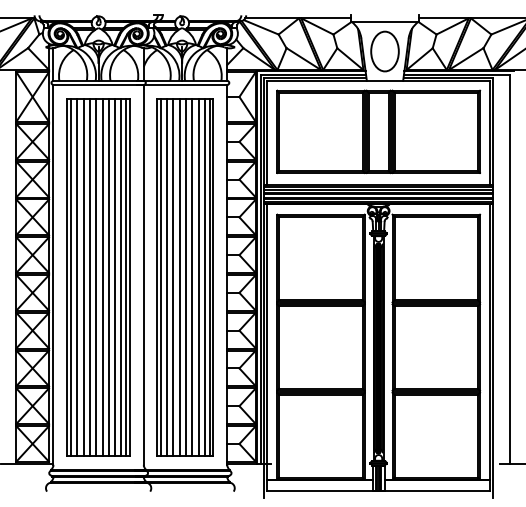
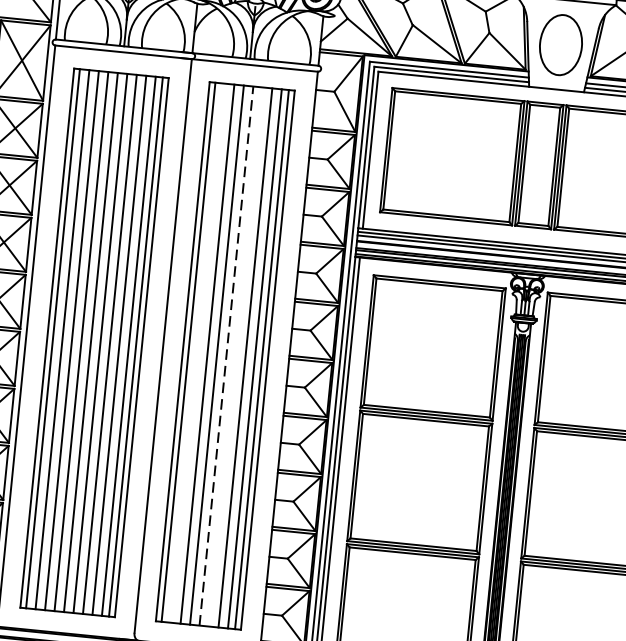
line: (167, 276) -> (198, 352), removed
line: (192, 276) -> (236, 355), removed
line: (185, 277) -> (225, 356), solid -> dashed

